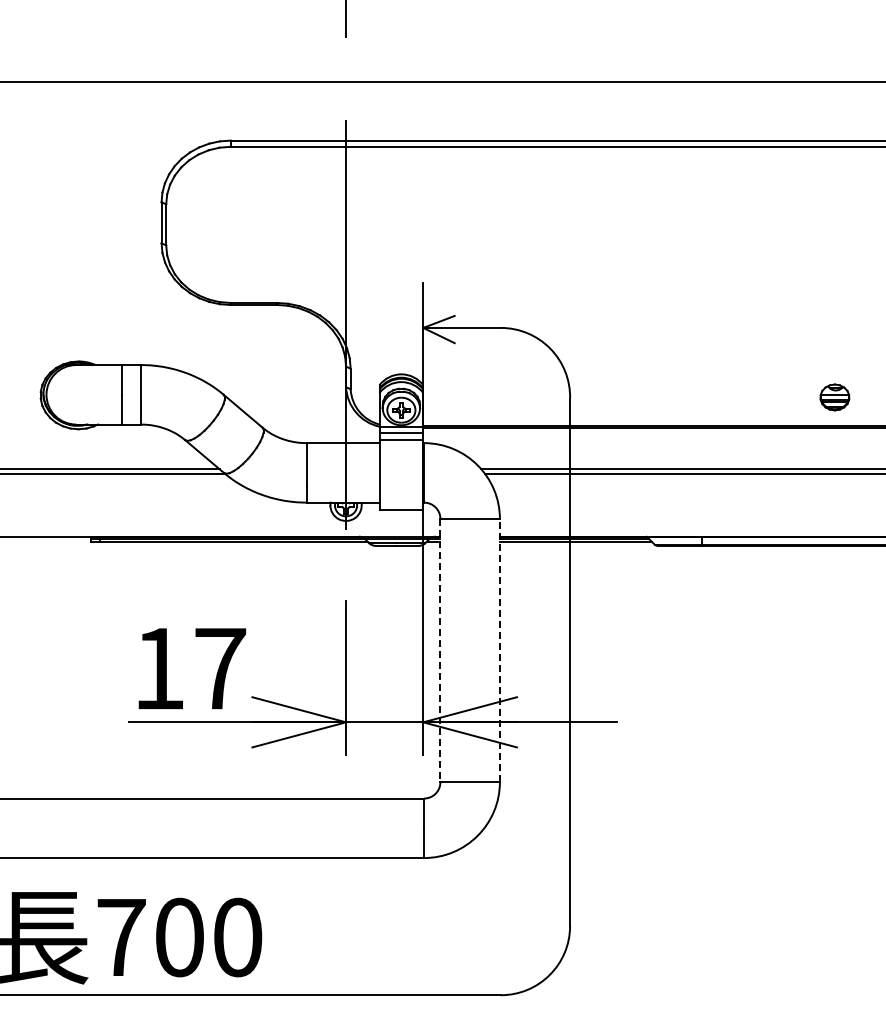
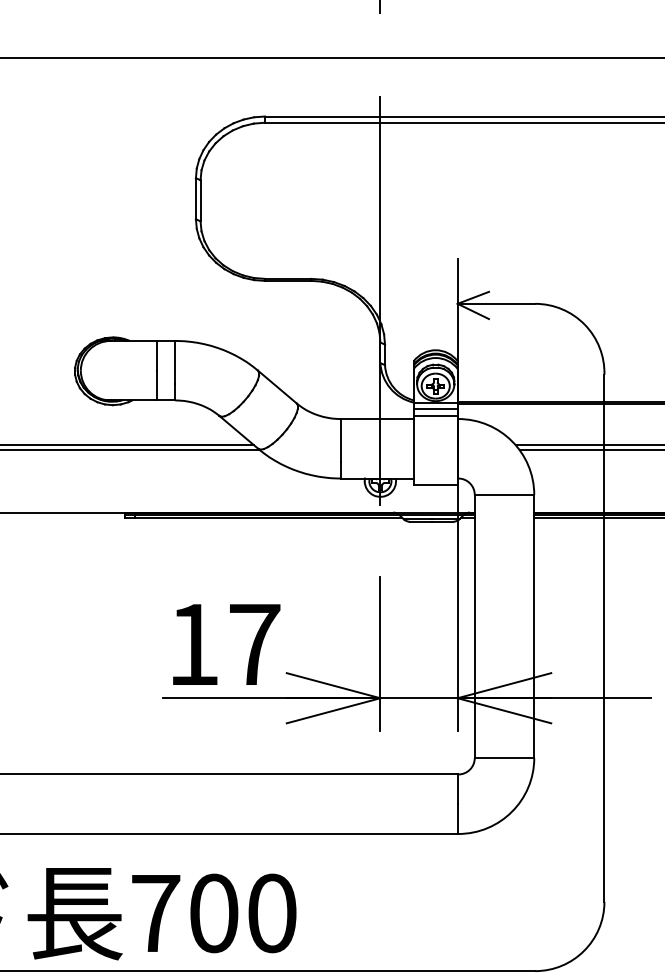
line: (440, 650) -> (474, 626), dashed -> solid
line: (499, 650) -> (533, 626), dashed -> solid

